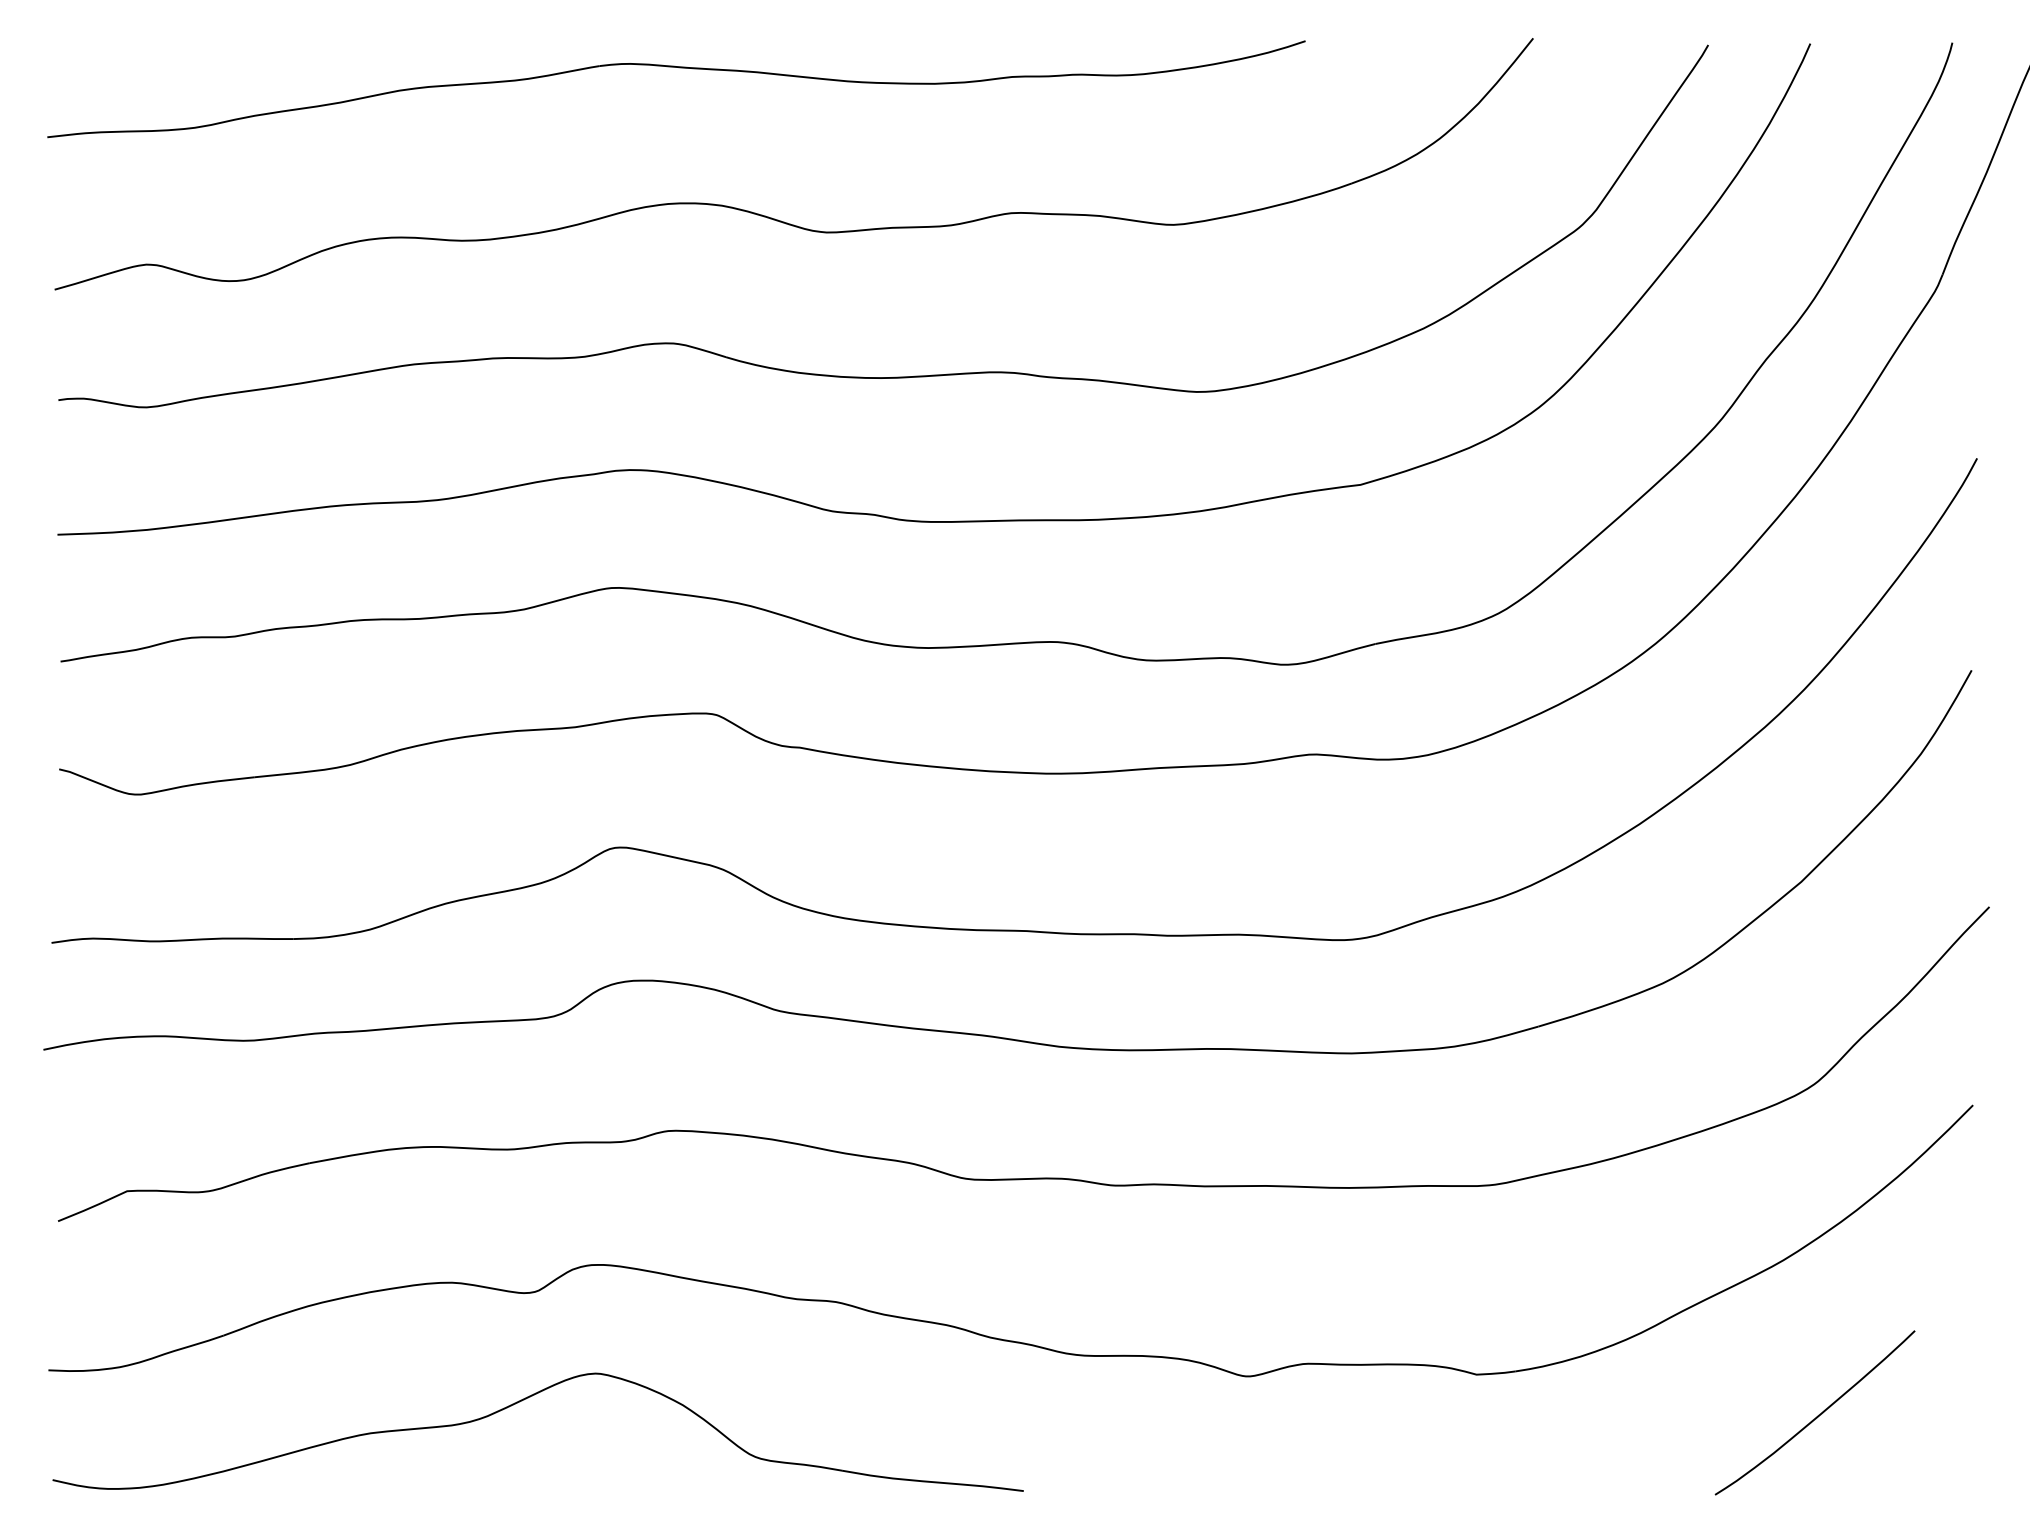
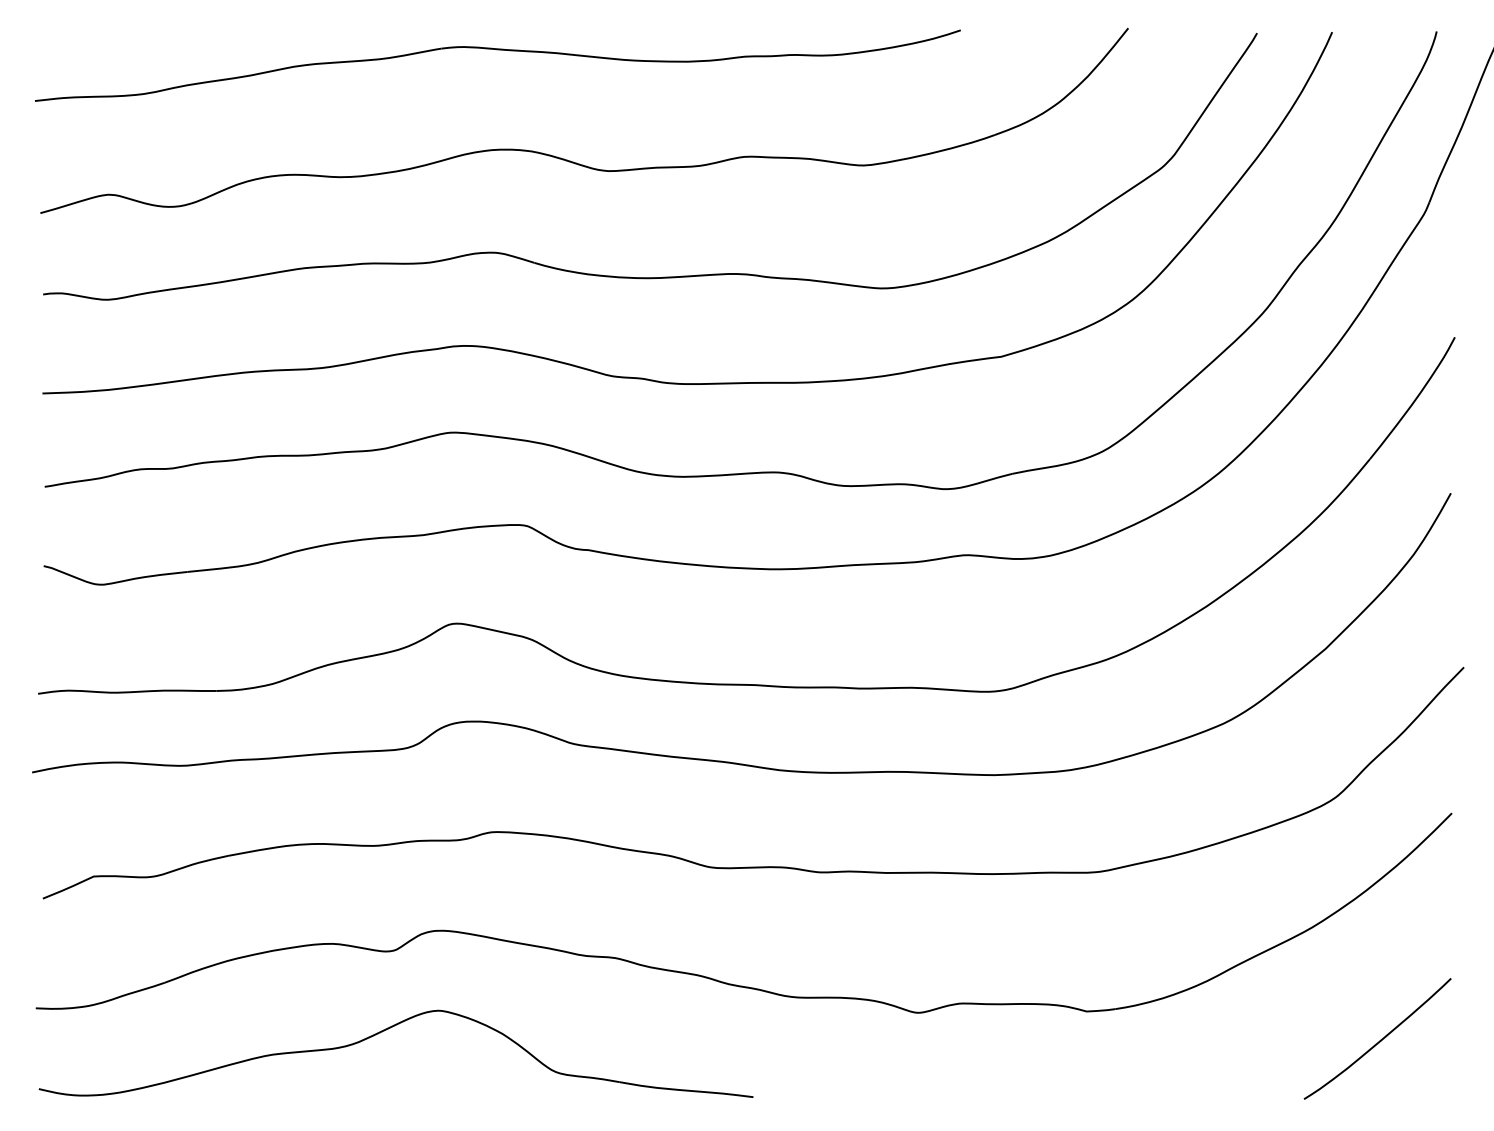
curve: (1817, 1415) -> (1379, 1040), moved

